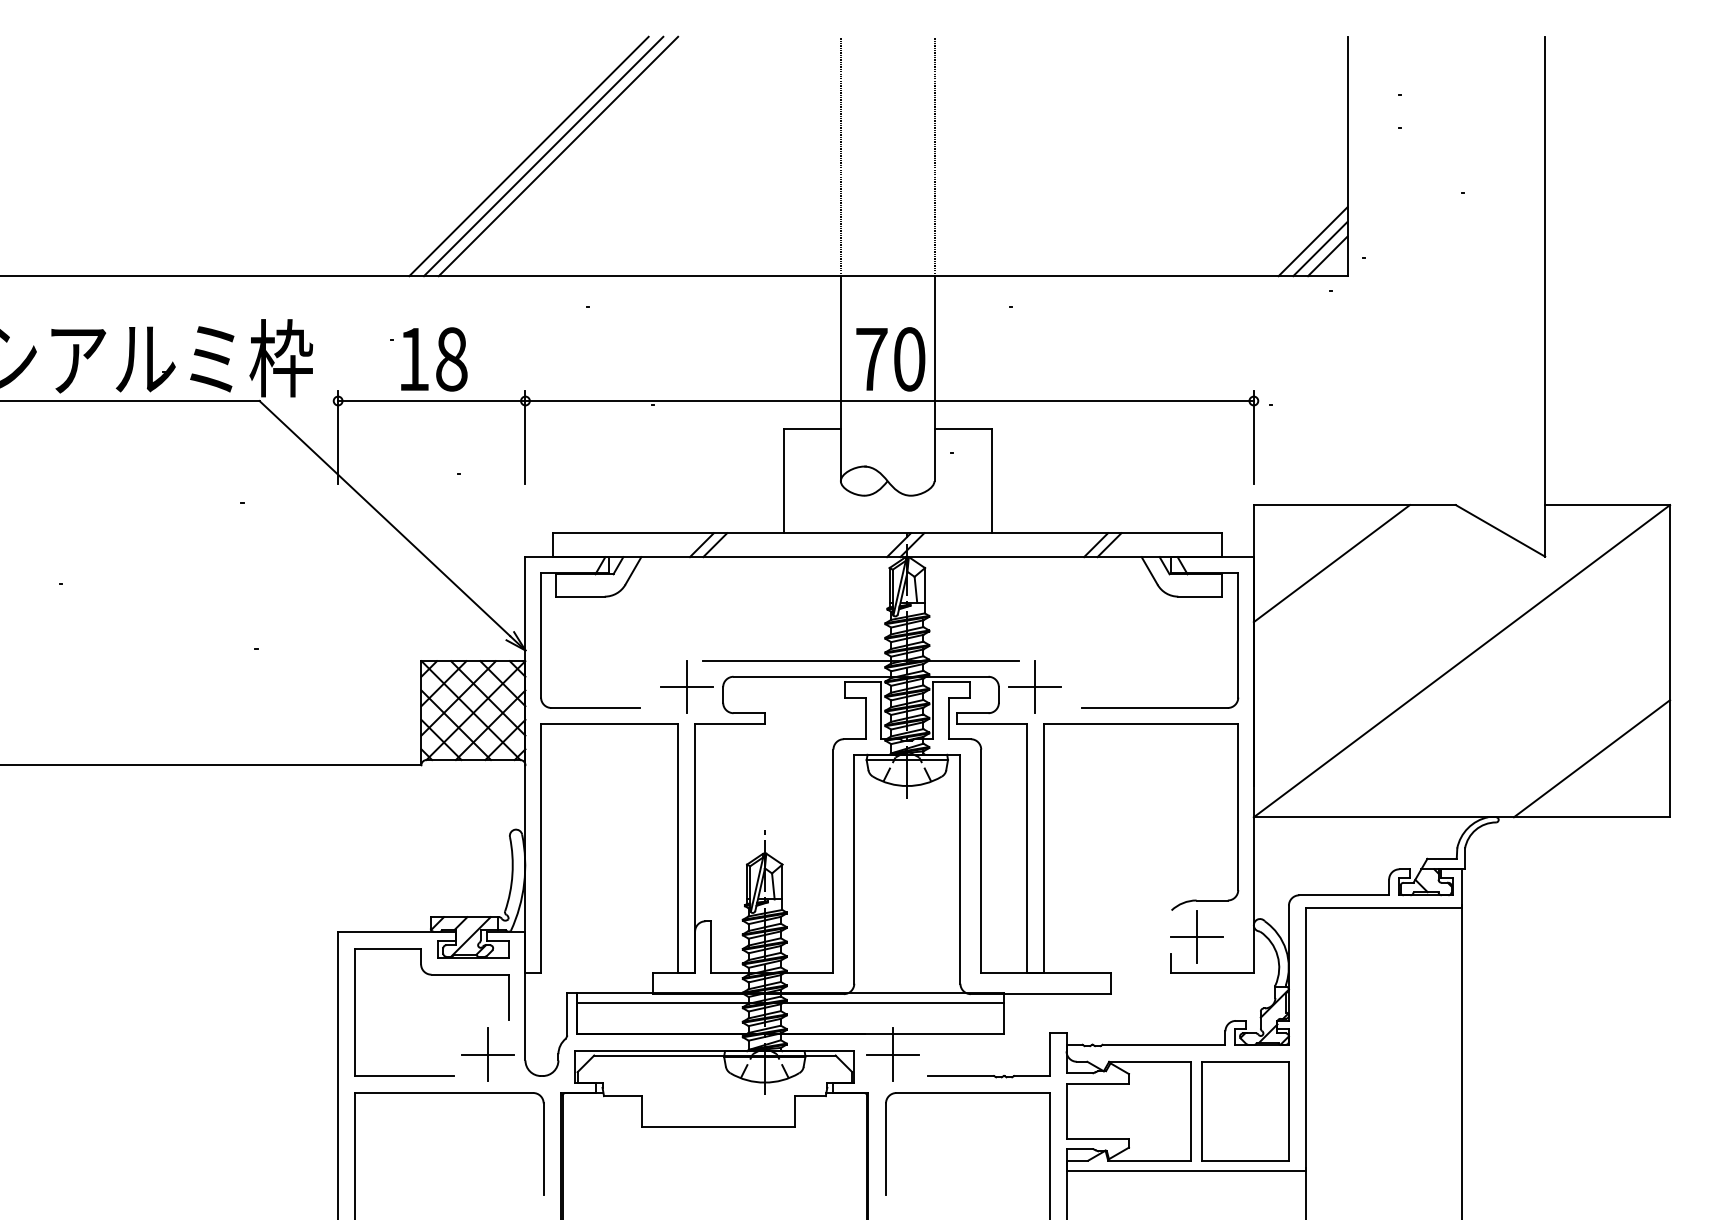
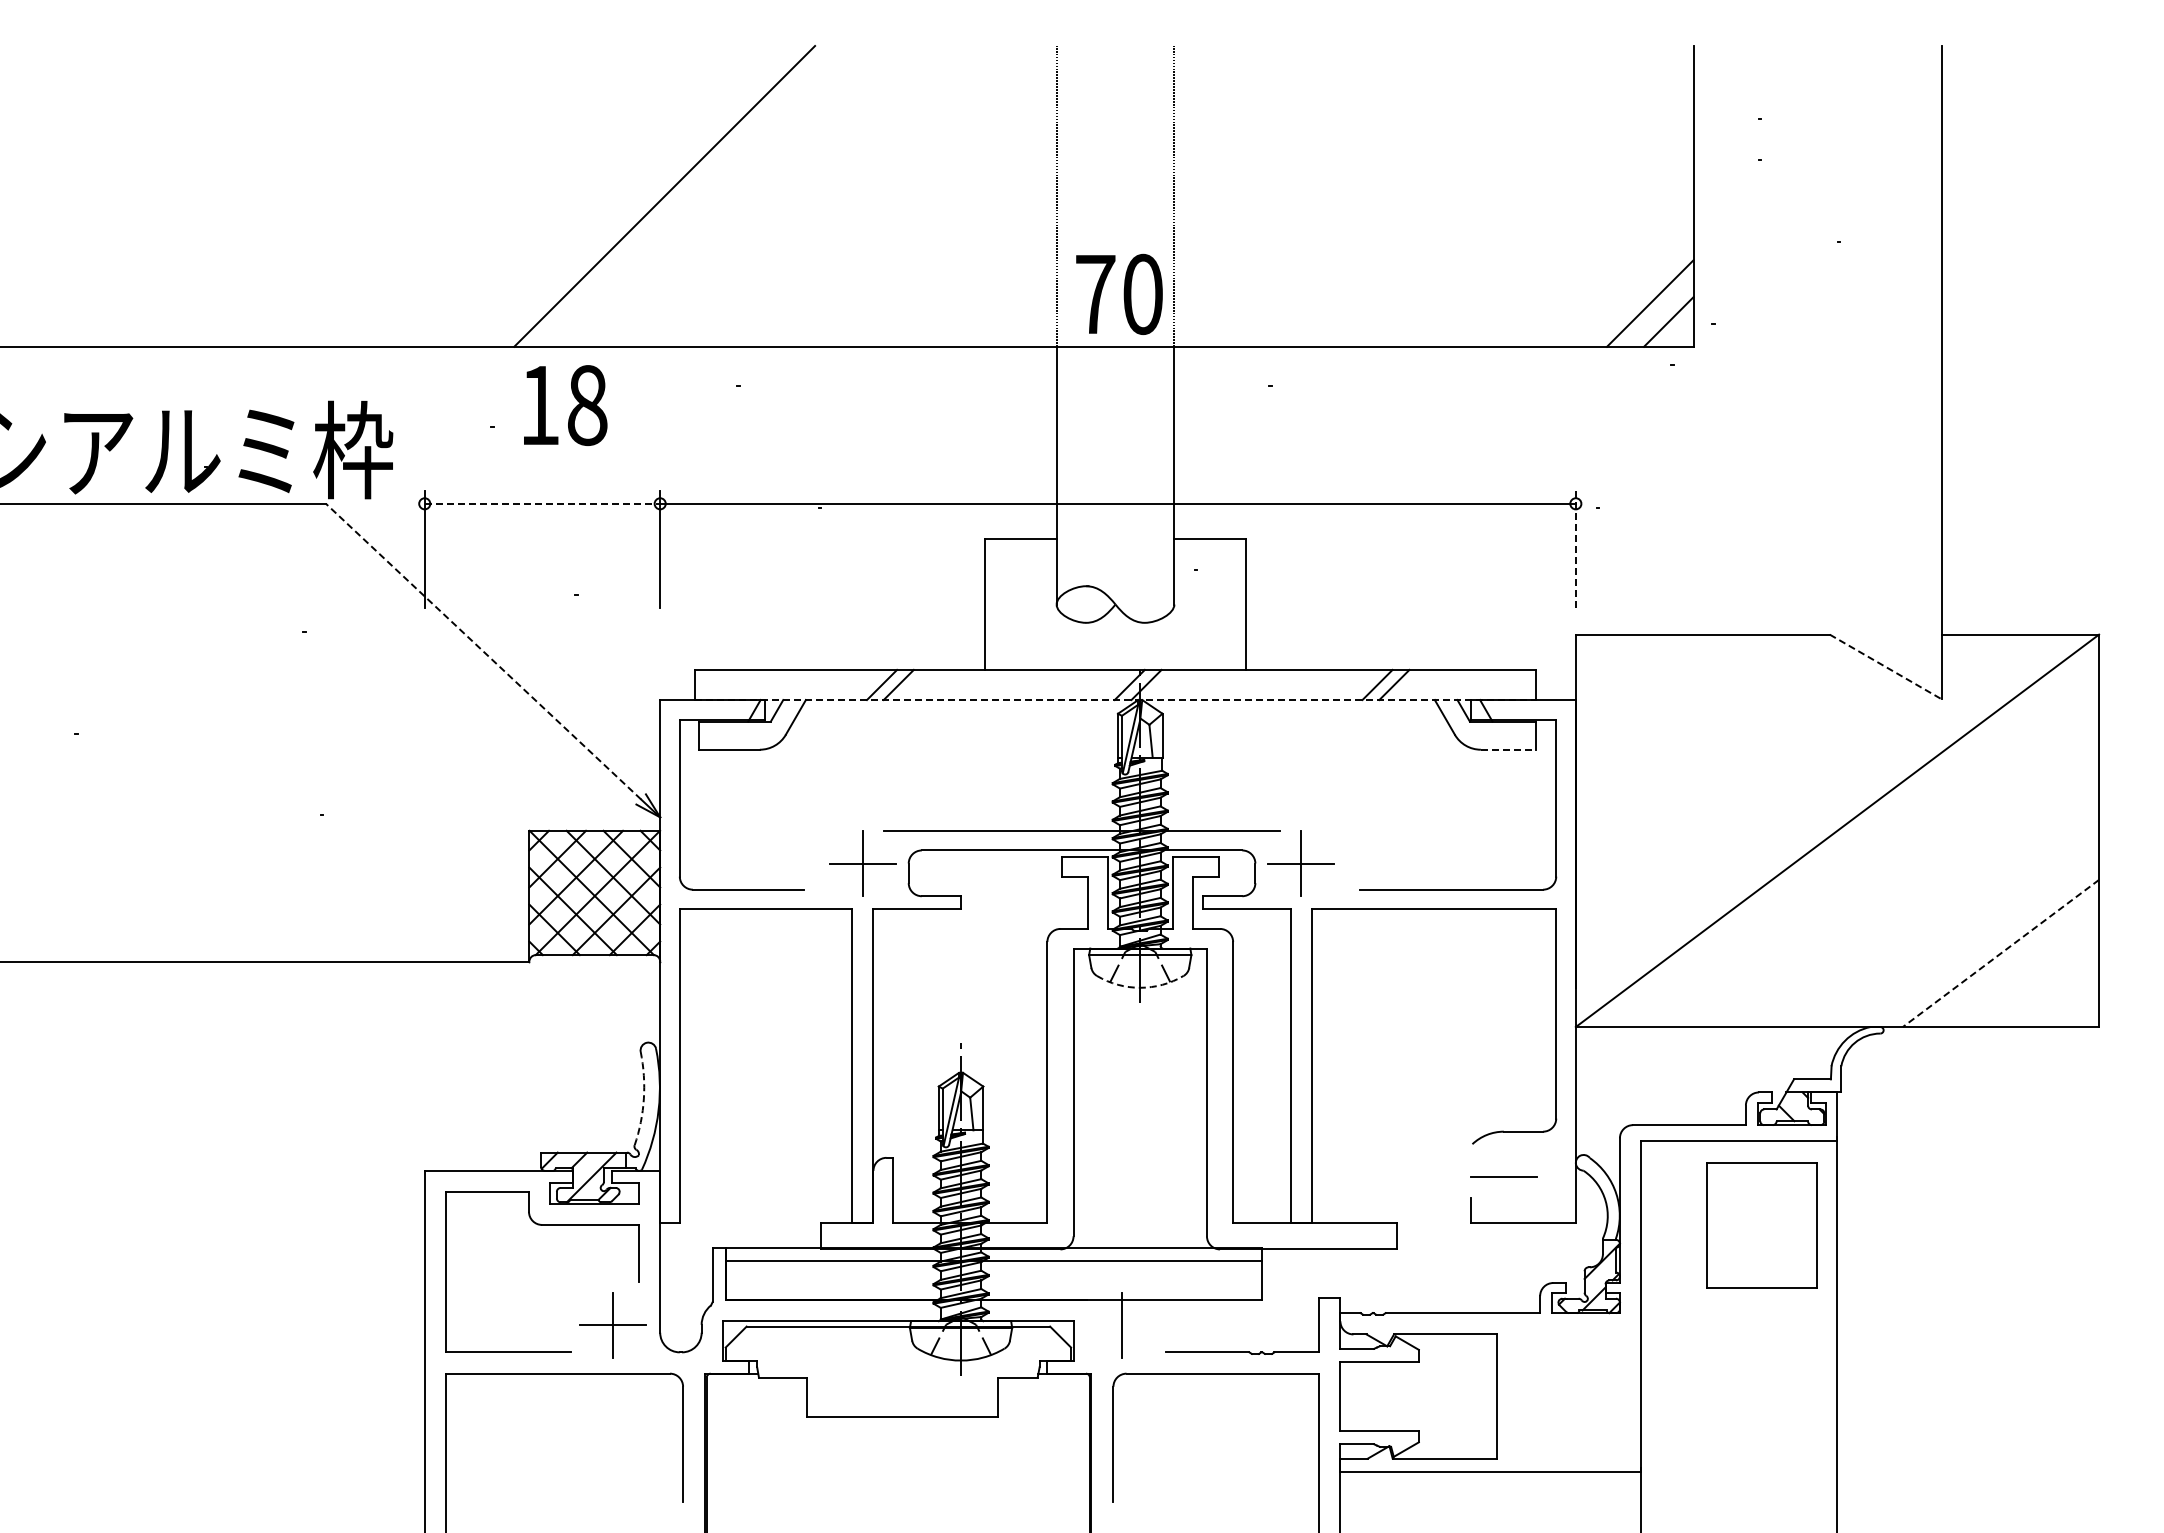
line: (543, 155) -> (682, 195), removed
line: (558, 155) -> (701, 195), removed
line: (1320, 248) -> (1659, 312), removed
text: (890, 358) -> (1119, 293), moved
text: (434, 359) -> (565, 405), moved
line: (431, 400) -> (542, 503), solid -> dashed
line: (1253, 437) -> (1575, 549), solid -> dashed
line: (384, 518) -> (483, 651), solid -> dashed
line: (1500, 531) -> (1885, 667), solid -> dashed
line: (887, 557) -> (1115, 700), solid -> dashed
line: (1331, 563) -> (1673, 707), removed
line: (1200, 596) -> (1508, 749), solid -> dashed
line: (1591, 758) -> (2000, 953), solid -> dashed
arc: (907, 785) -> (1140, 987), solid -> dashed
arc: (512, 874) -> (643, 1098), solid -> dashed
line: (1196, 936) -> (1503, 1177), removed
line: (892, 1054) -> (1121, 1325), removed
part: (1244, 1111) -> (1761, 1225), moved

